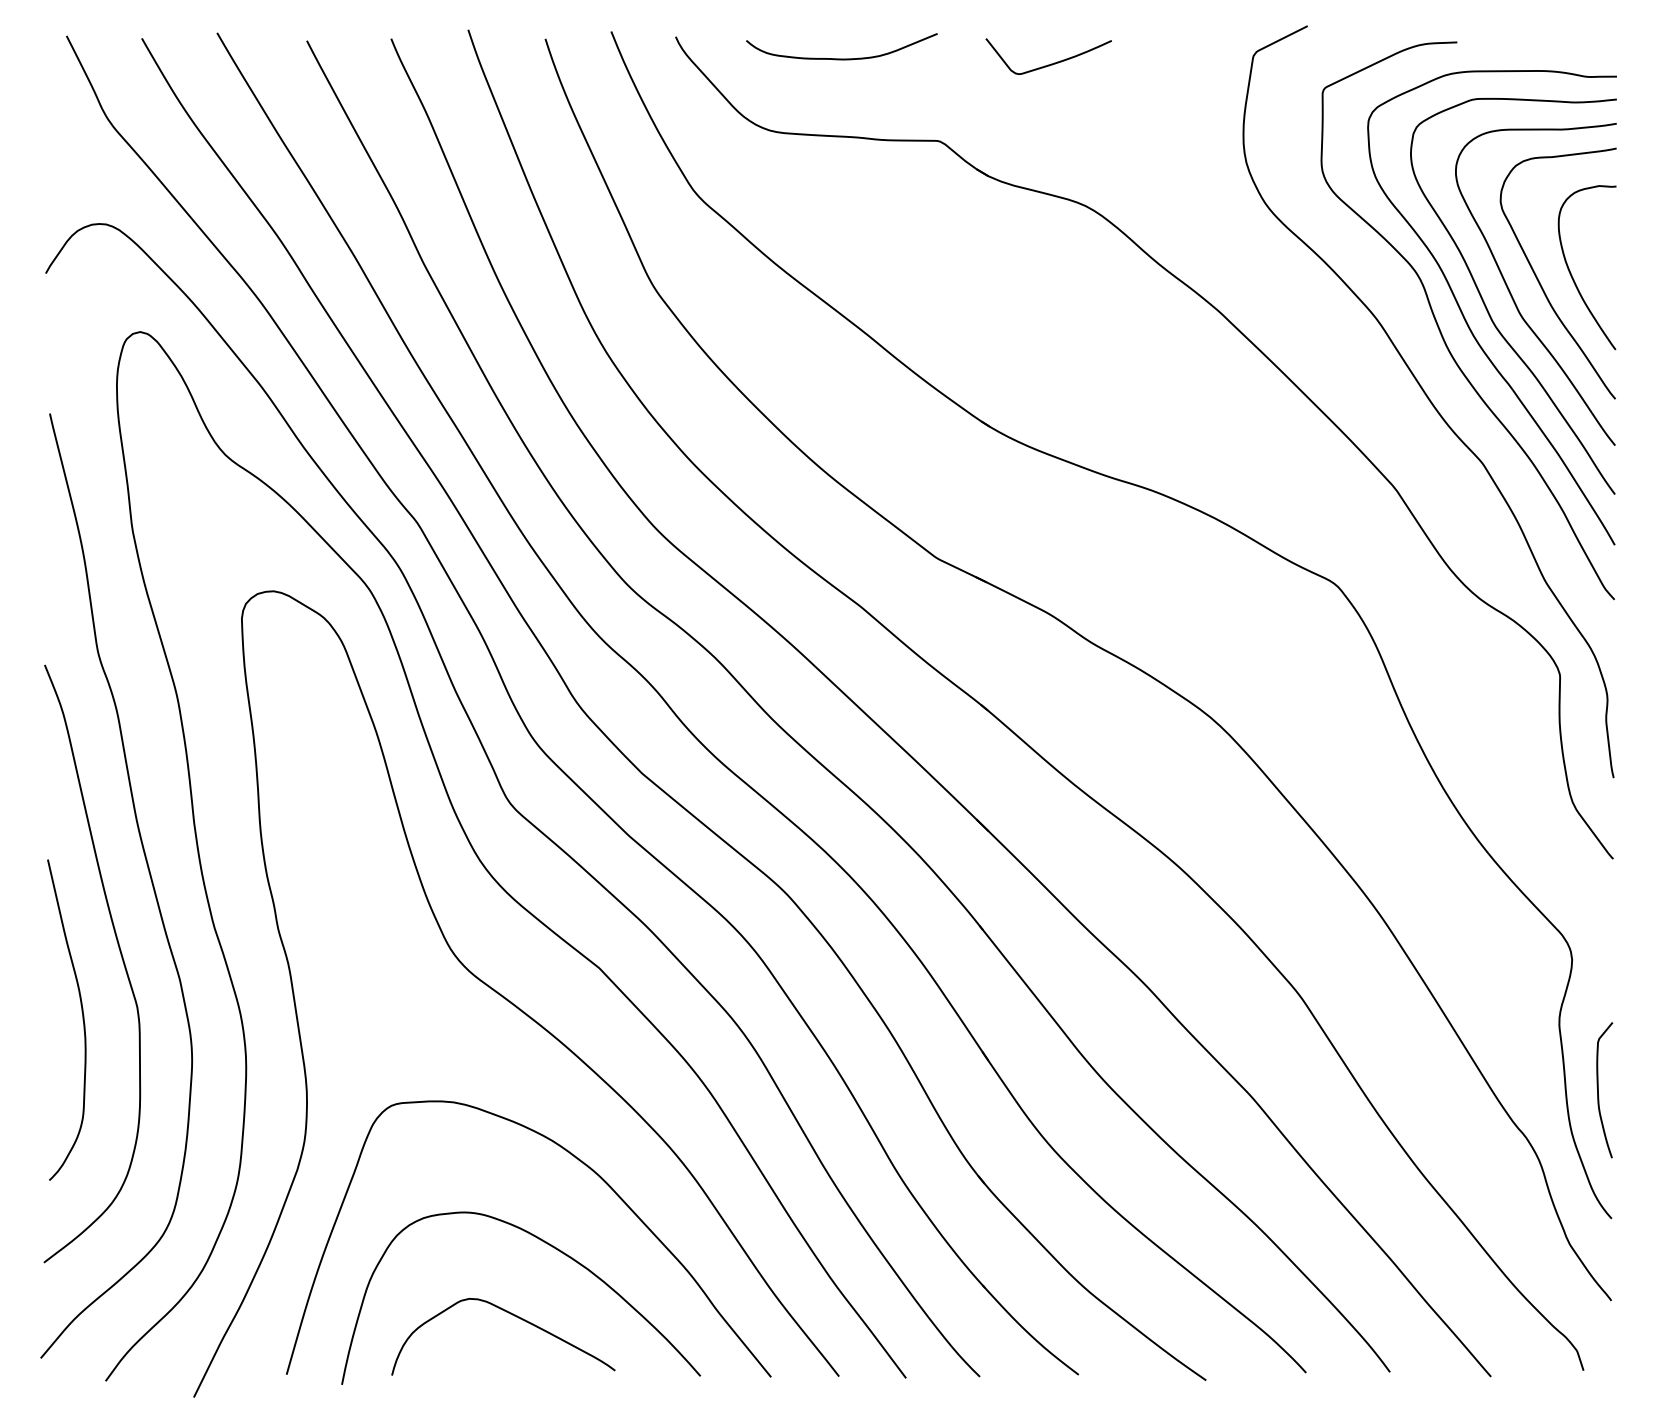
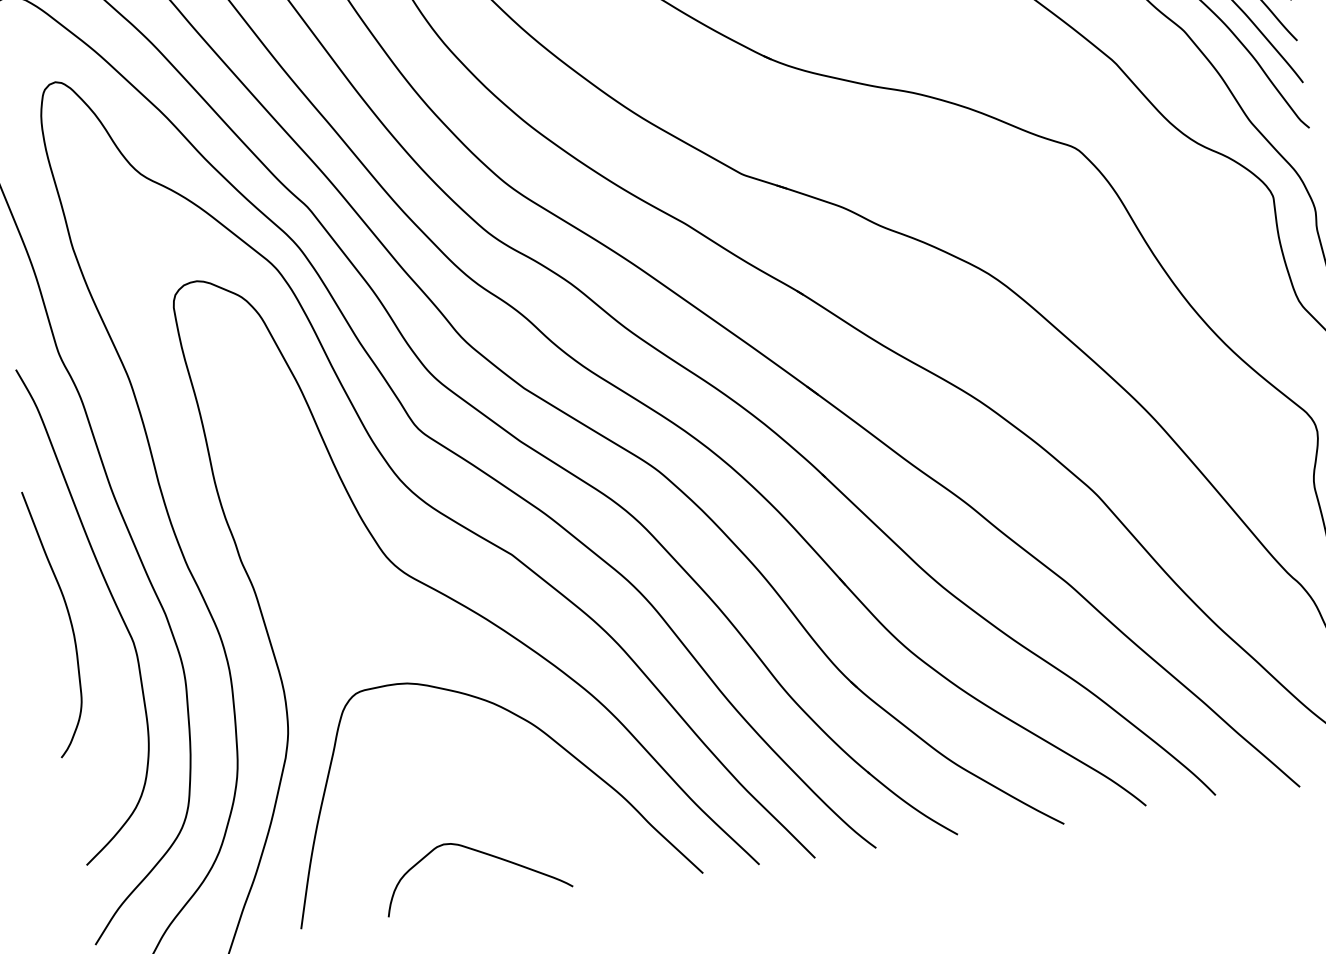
curve: (82, 1019) -> (69, 620), moved
curve: (550, 1246) -> (504, 791), removed

